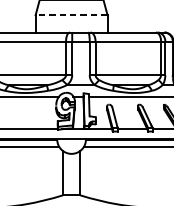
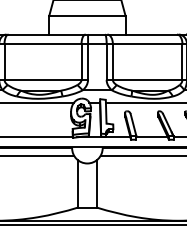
line: (70, 15) -> (86, 16), dashed -> solid

